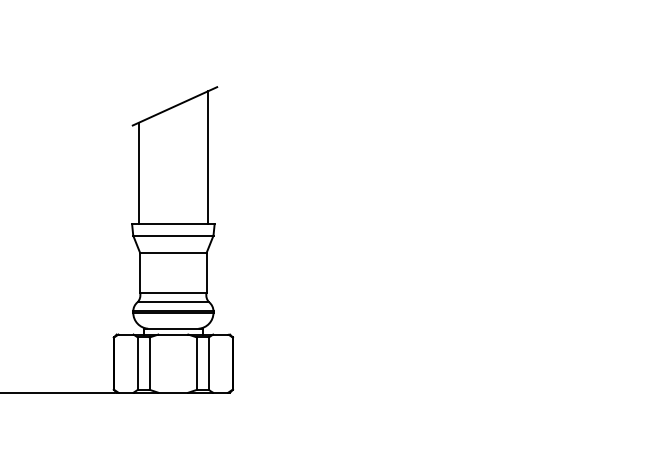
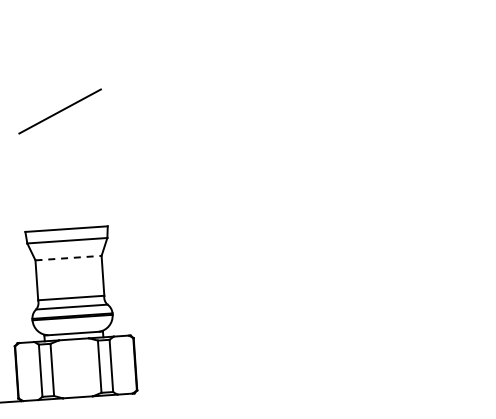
line: (208, 157) -> (97, 160), removed
line: (138, 173) -> (28, 180), removed
line: (173, 253) -> (68, 258), solid -> dashed

